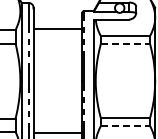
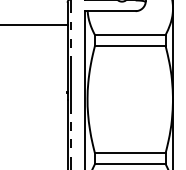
line: (125, 43) -> (130, 45), dashed -> solid
line: (125, 125) -> (130, 163), dashed -> solid

